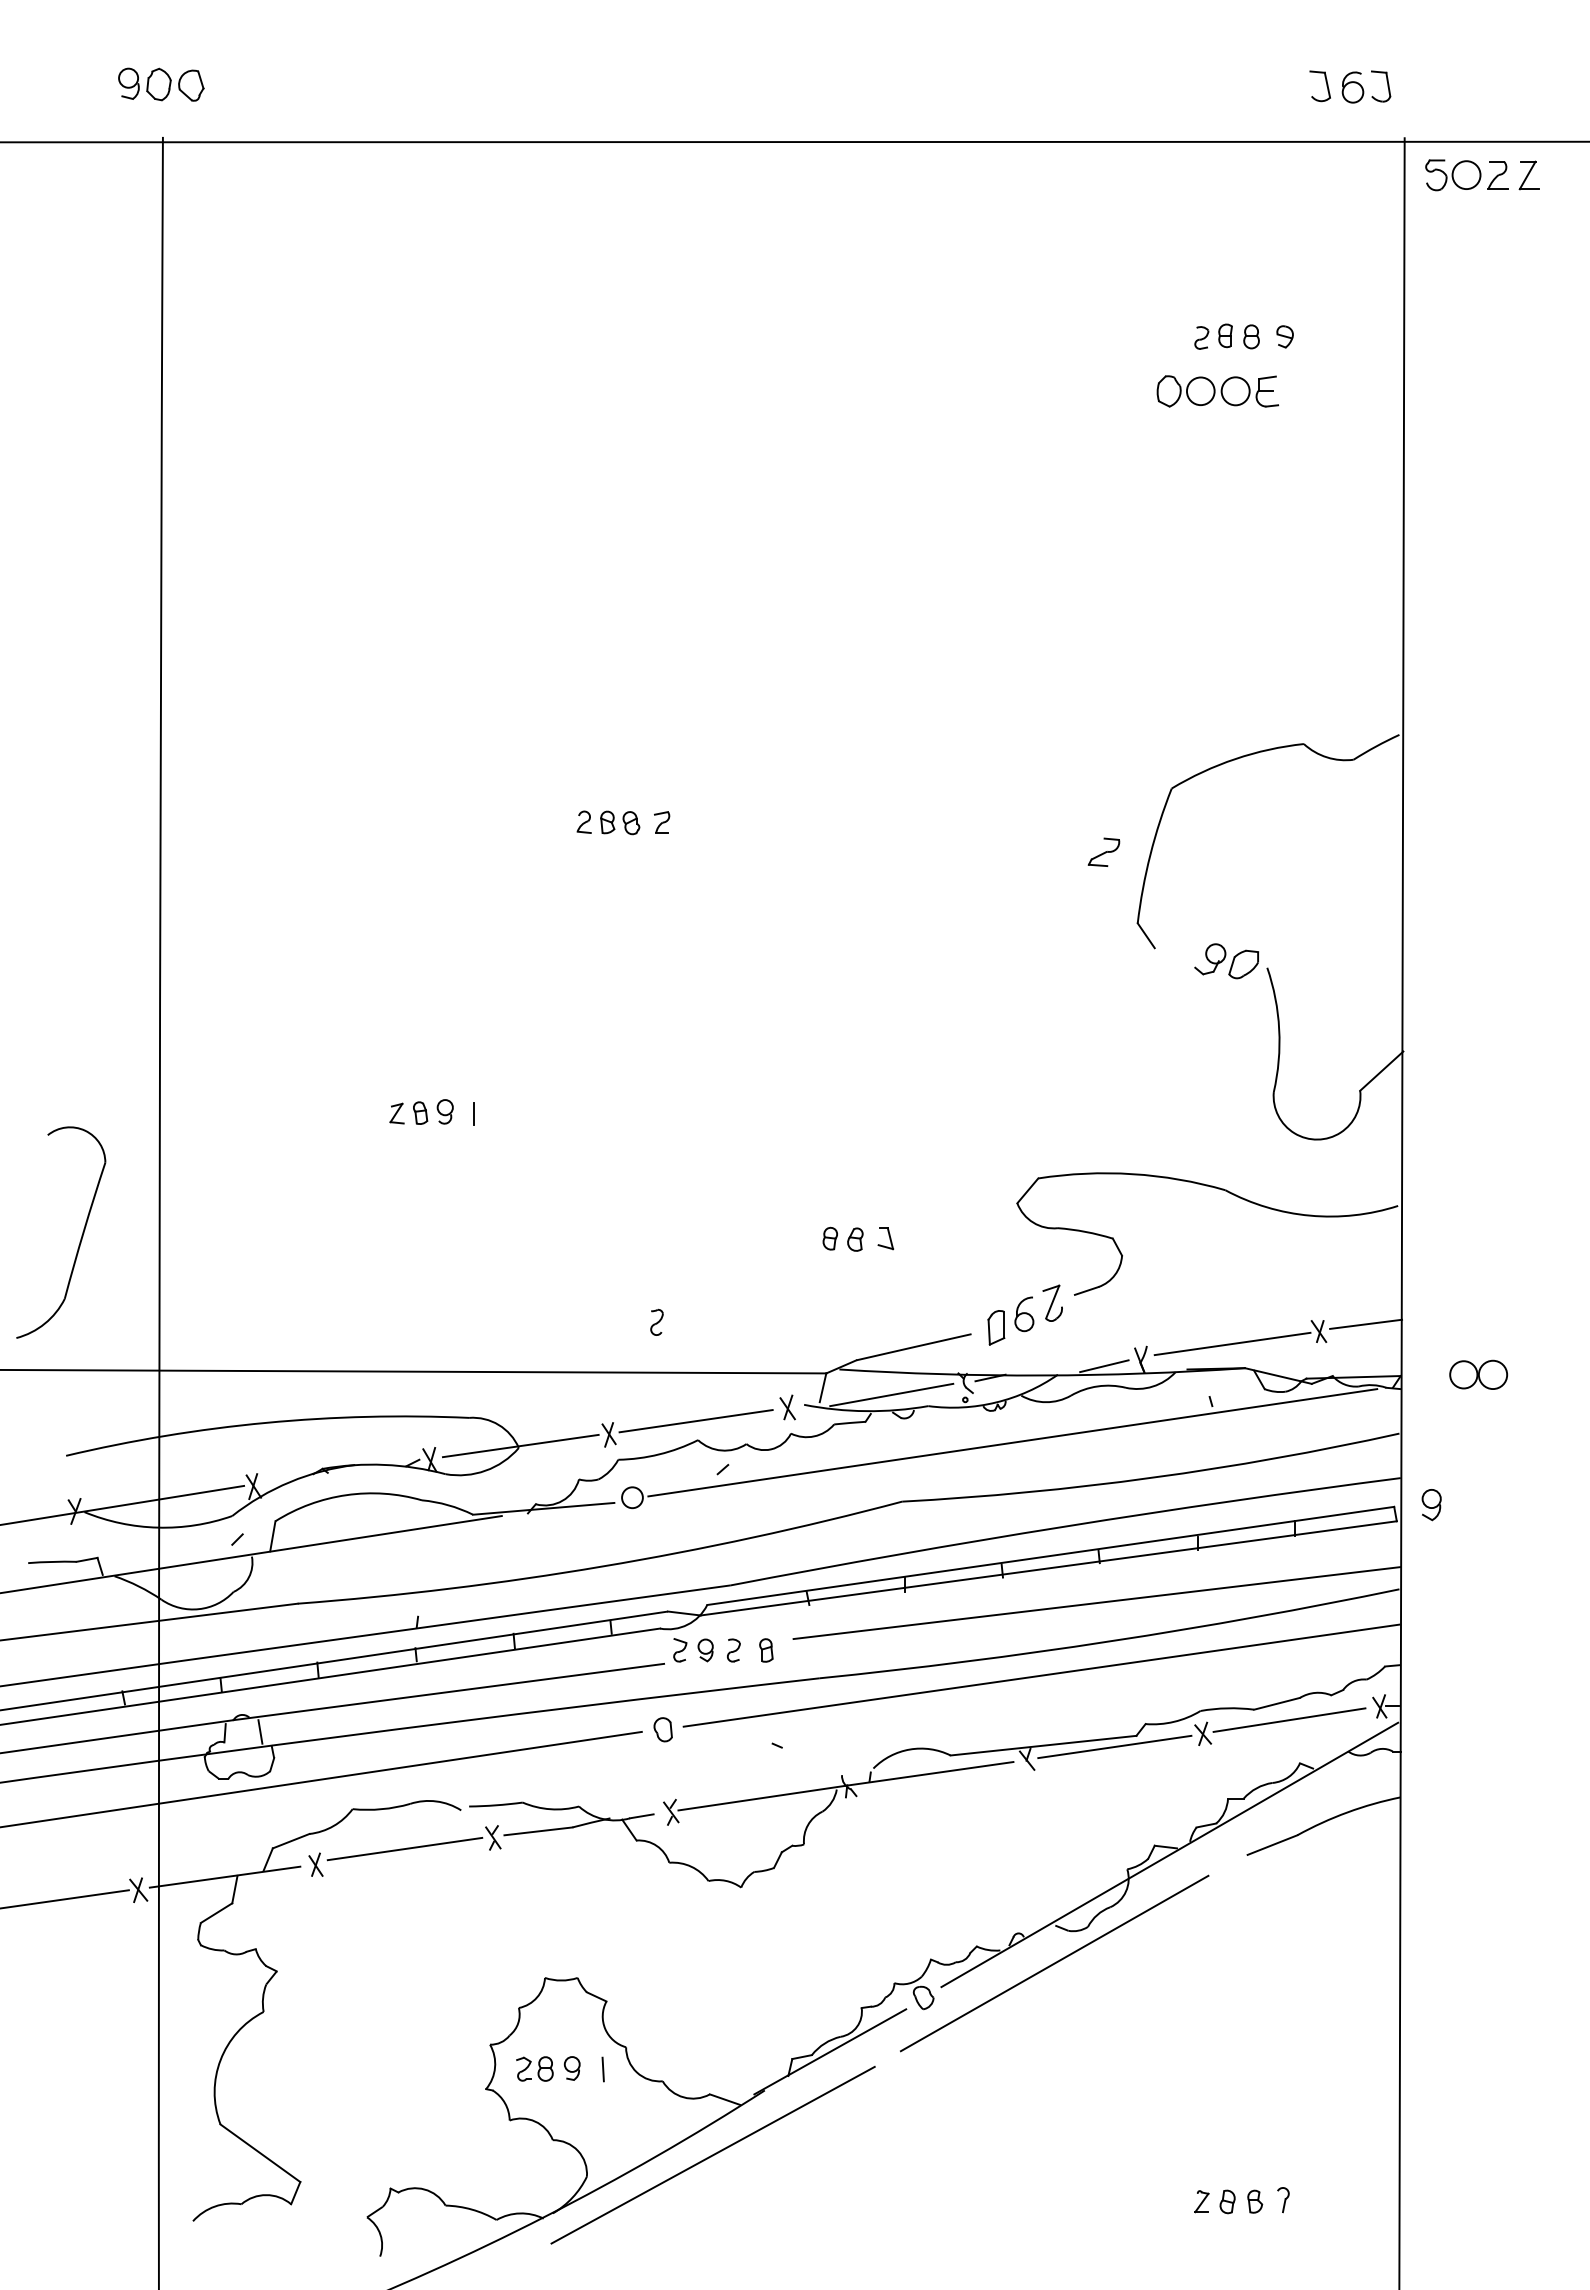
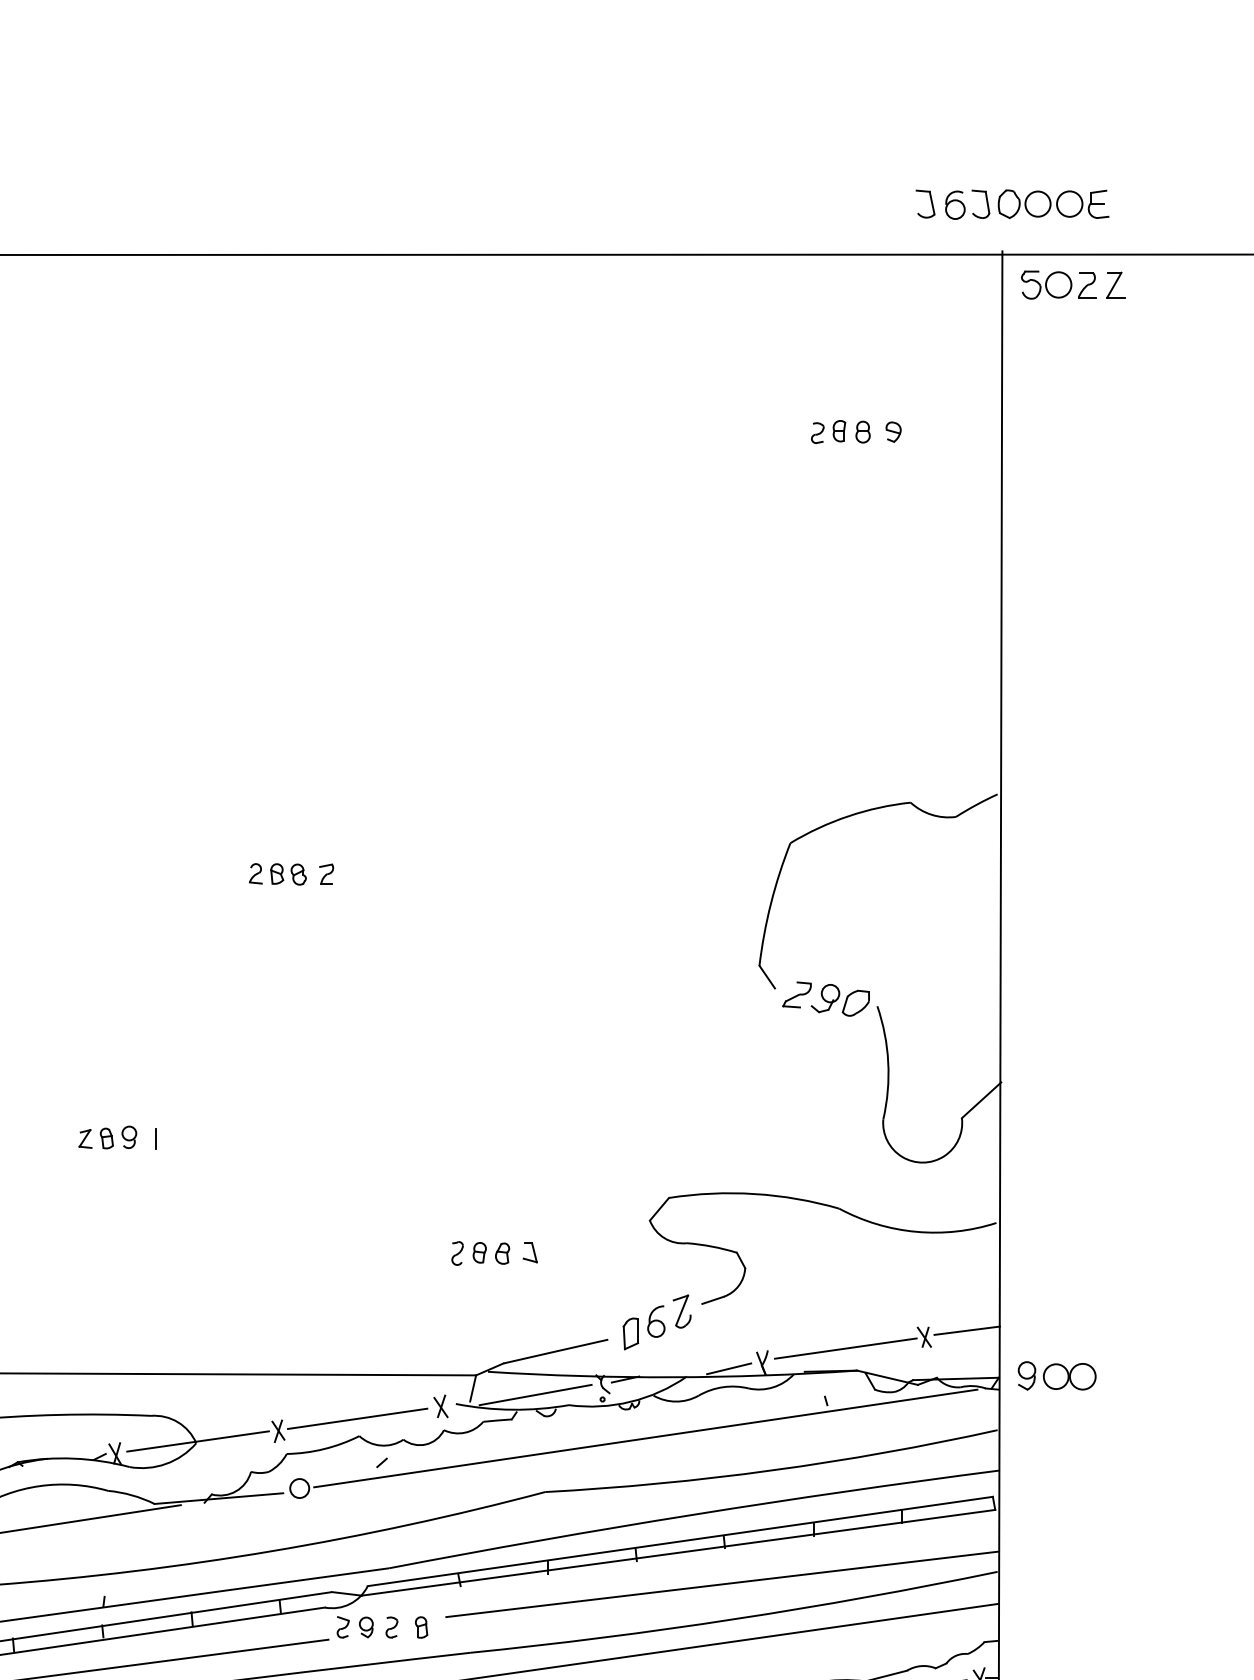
part: (1217, 391) -> (1053, 204), moved
part: (1103, 851) -> (796, 994), moved
part: (656, 1321) -> (457, 1252), moved
part: (1431, 1505) -> (1026, 1376), moved

